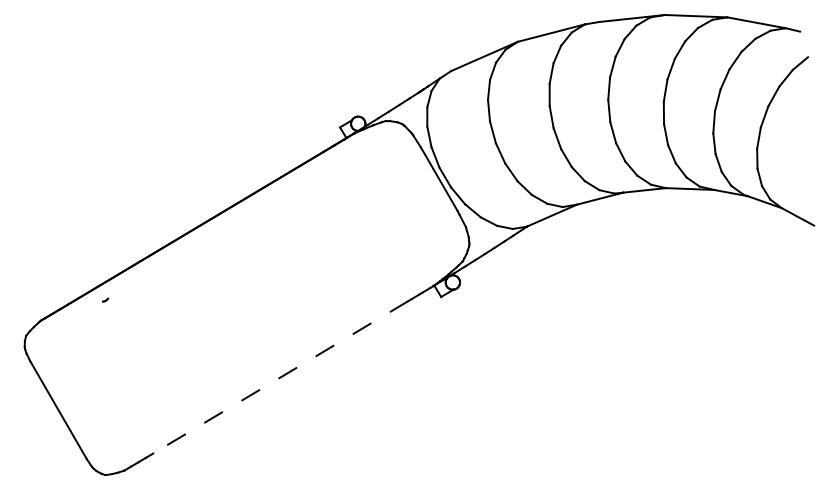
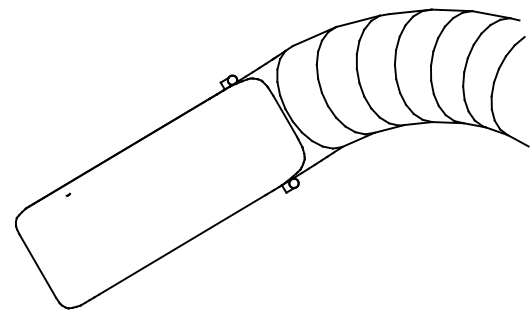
line: (281, 376) -> (182, 244), dashed -> solid

